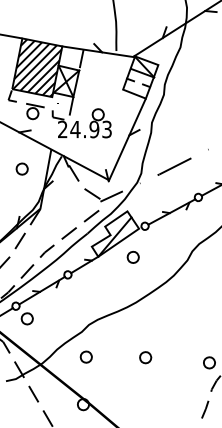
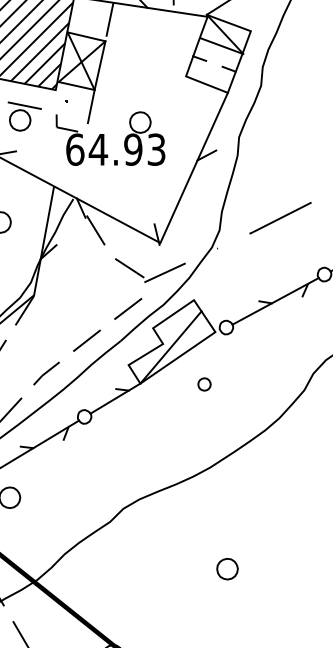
text: (62, 129) -> (74, 149), 24.93 -> 64.93
part: (132, 256) -> (203, 383), size x0.6
part: (85, 356) -> (116, 566), removed

